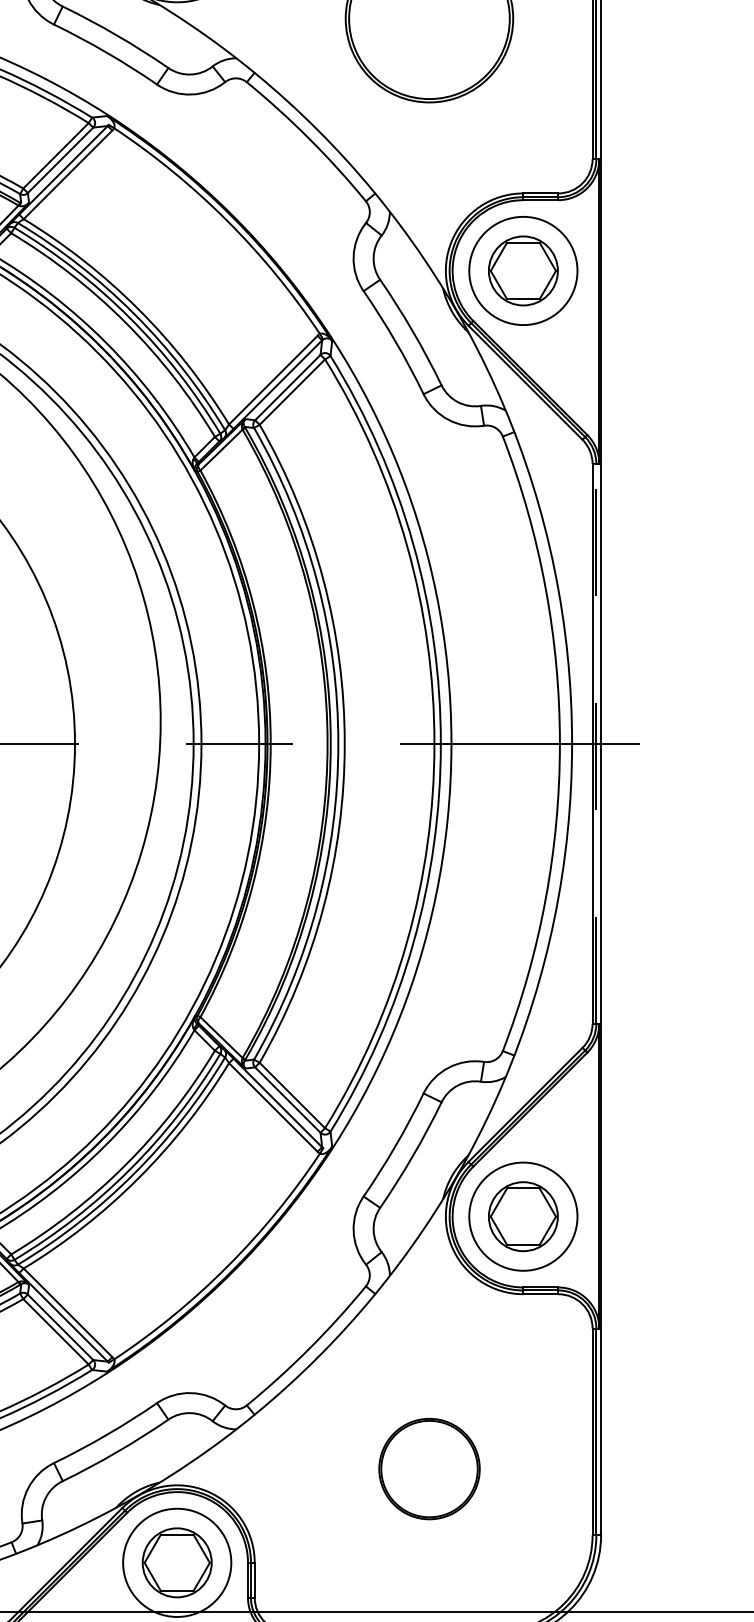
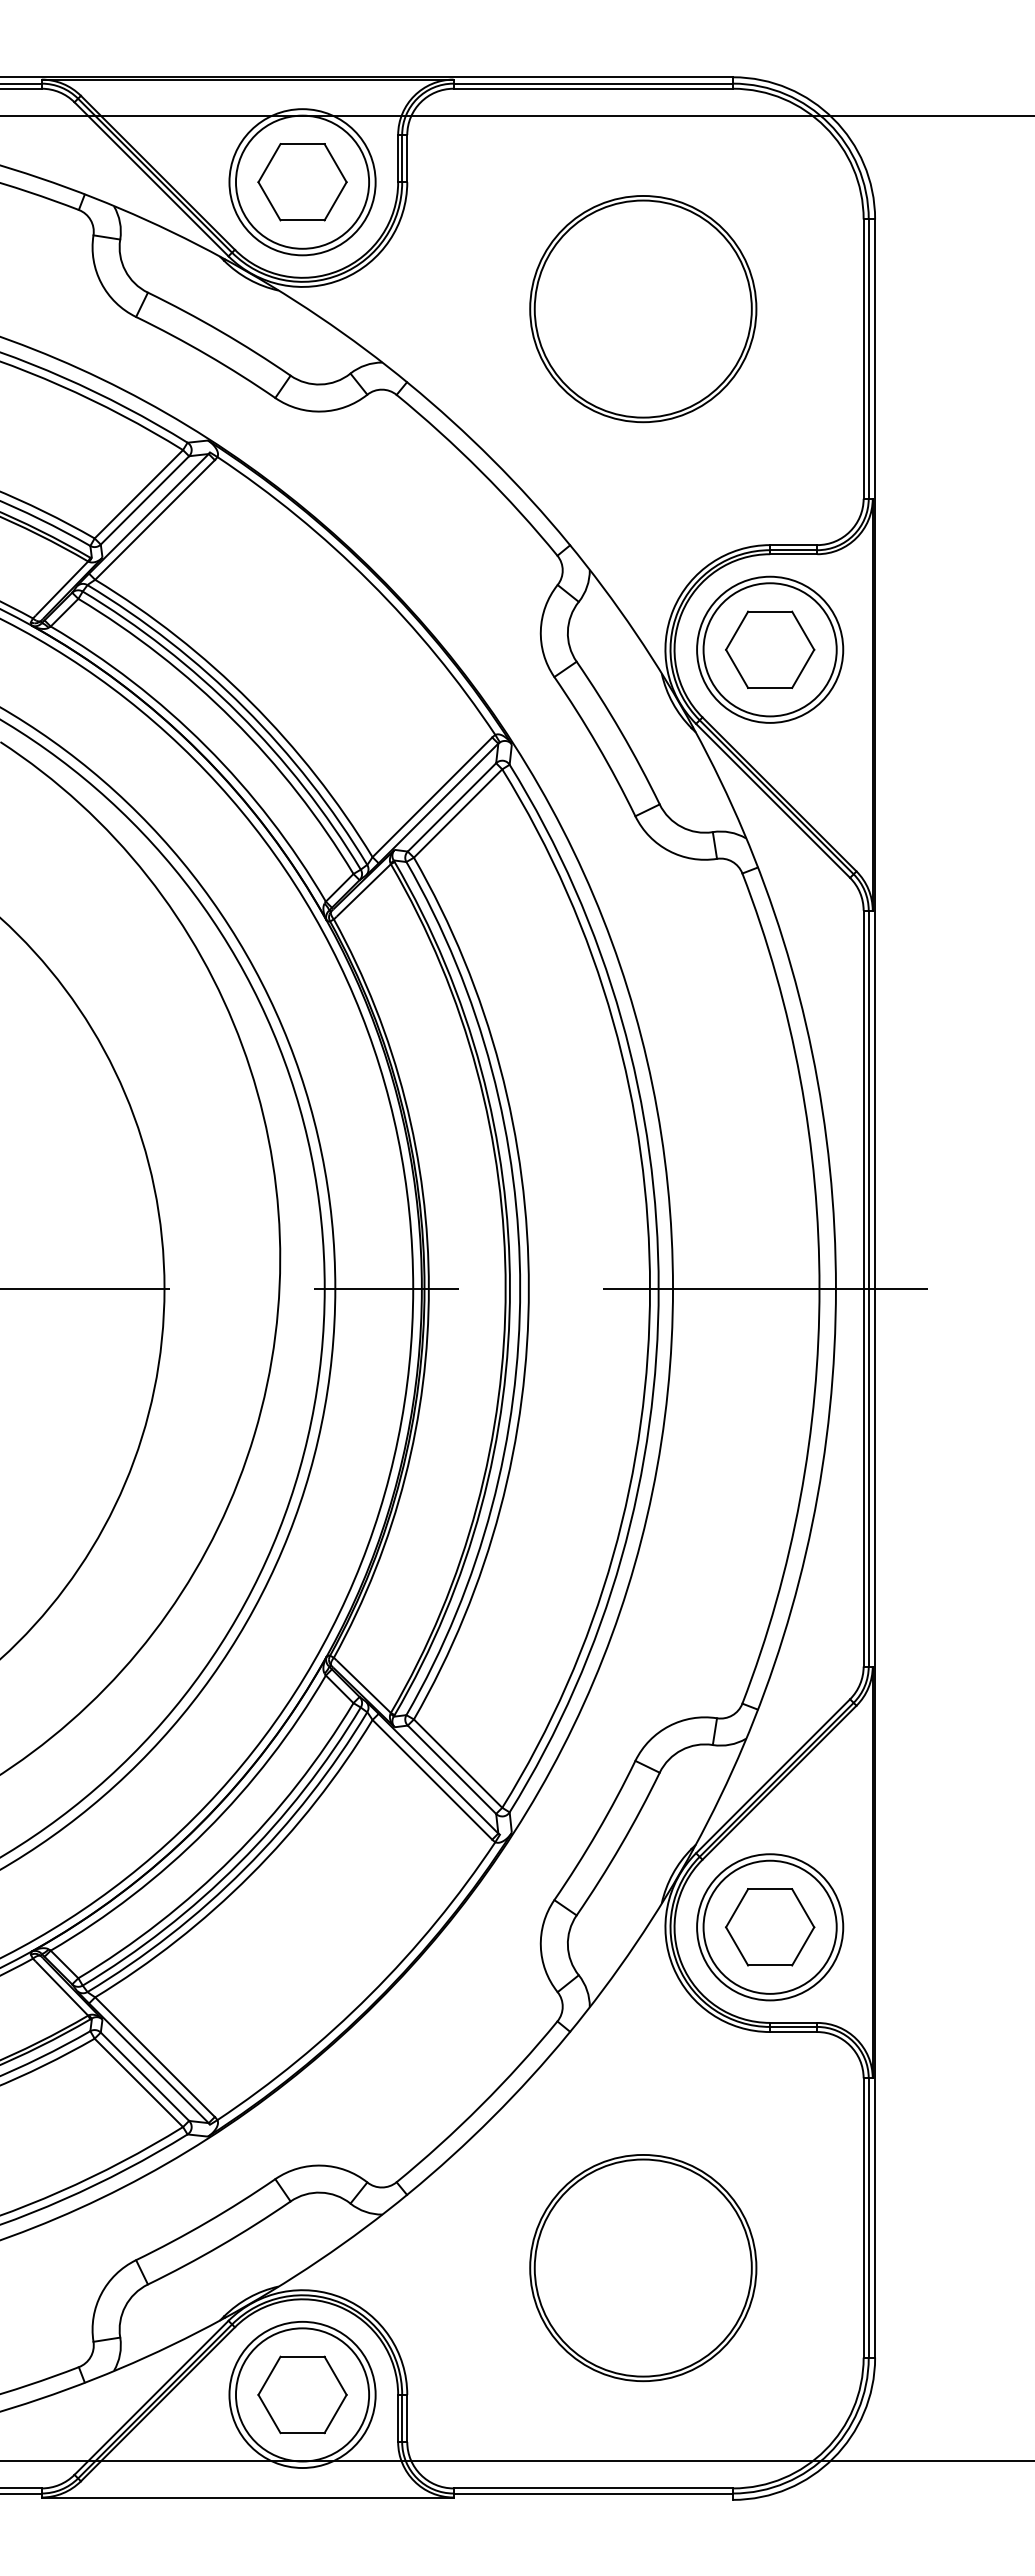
circle: (522, 270) -> (769, 649), size x1.43
line: (596, 743) -> (868, 1288), dashed -> solid
circle: (522, 1216) -> (769, 1926), size x1.43
part: (429, 1469) -> (643, 2268), size x1.67
circle: (177, 1562) -> (302, 2394), size x1.43

